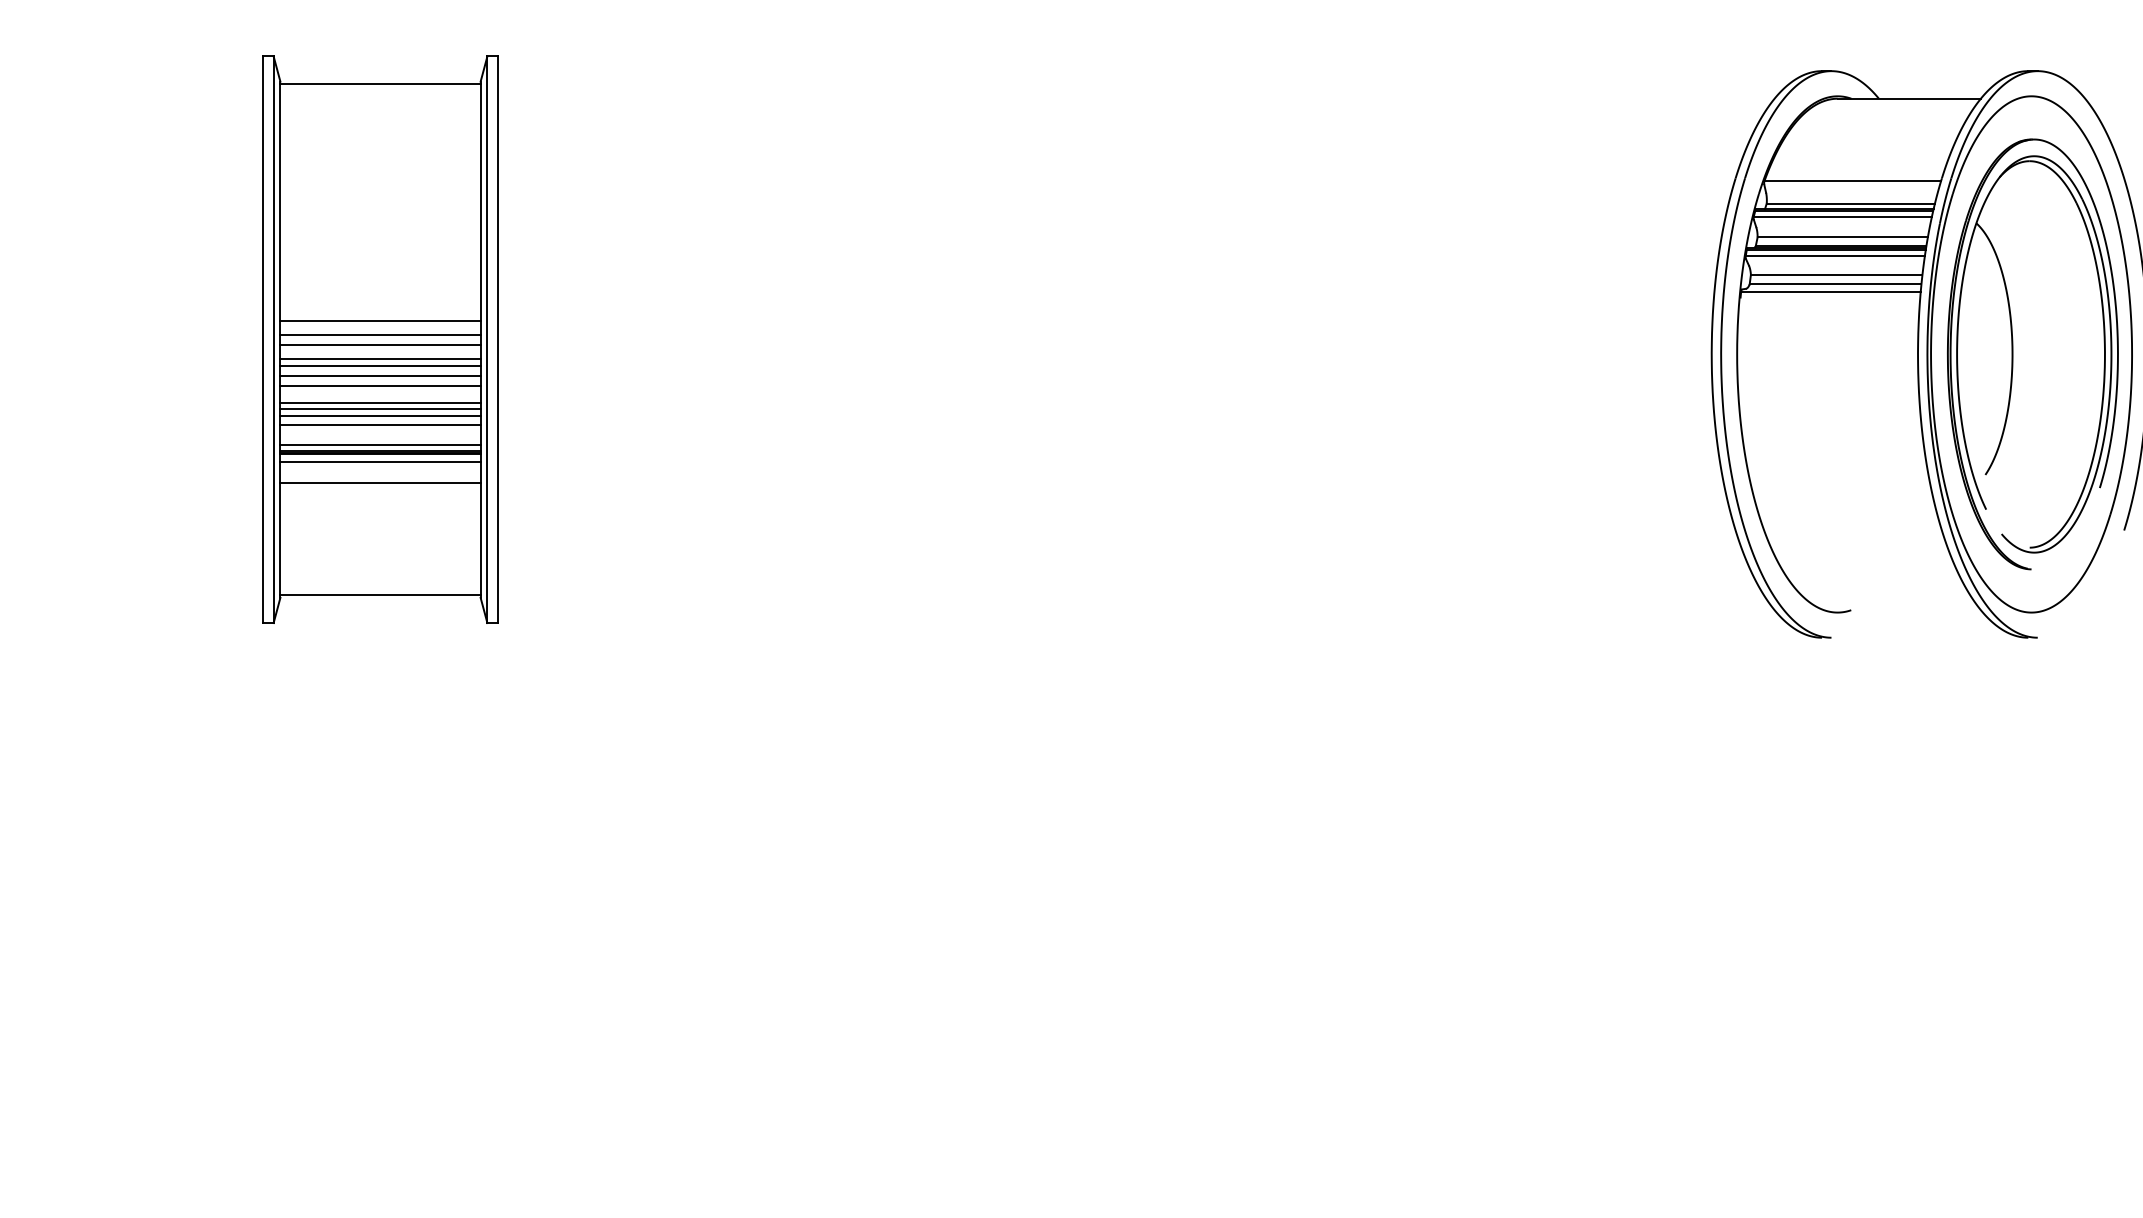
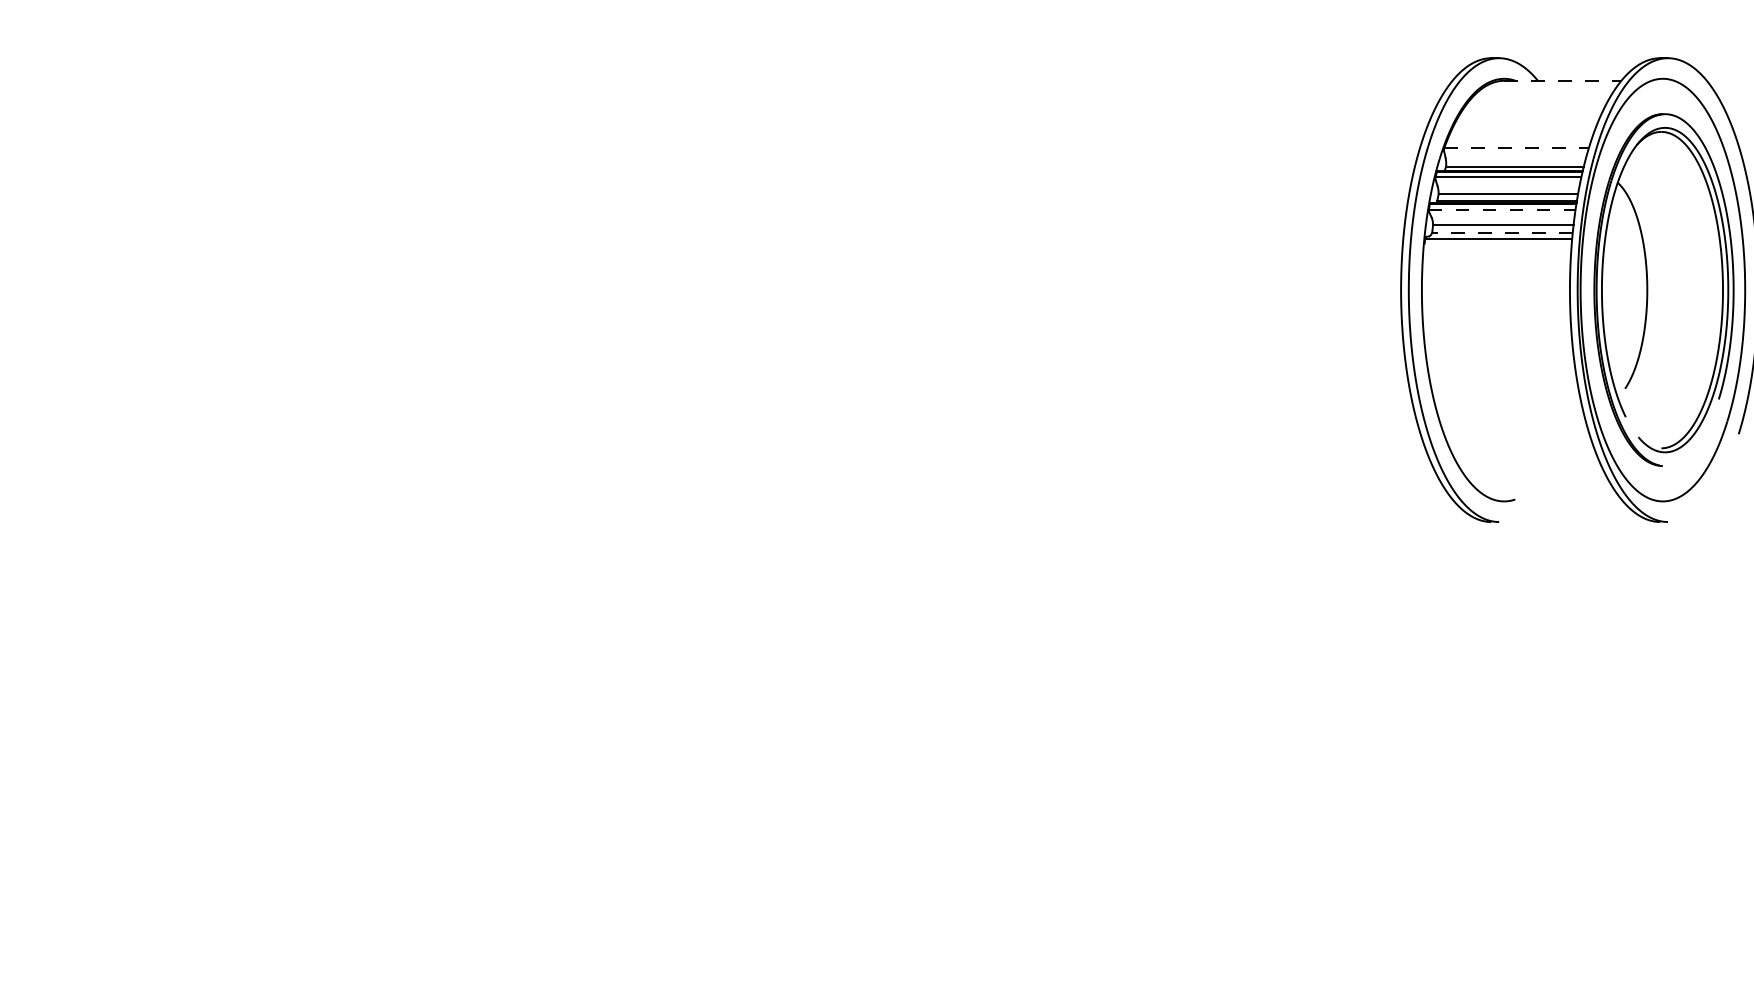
line: (1909, 98) -> (1562, 80), solid -> dashed
line: (1853, 181) -> (1517, 148), solid -> dashed
line: (1835, 256) -> (1502, 209), solid -> dashed
line: (1835, 284) -> (1502, 232), solid -> dashed
part: (380, 339) -> (311, 277), removed

